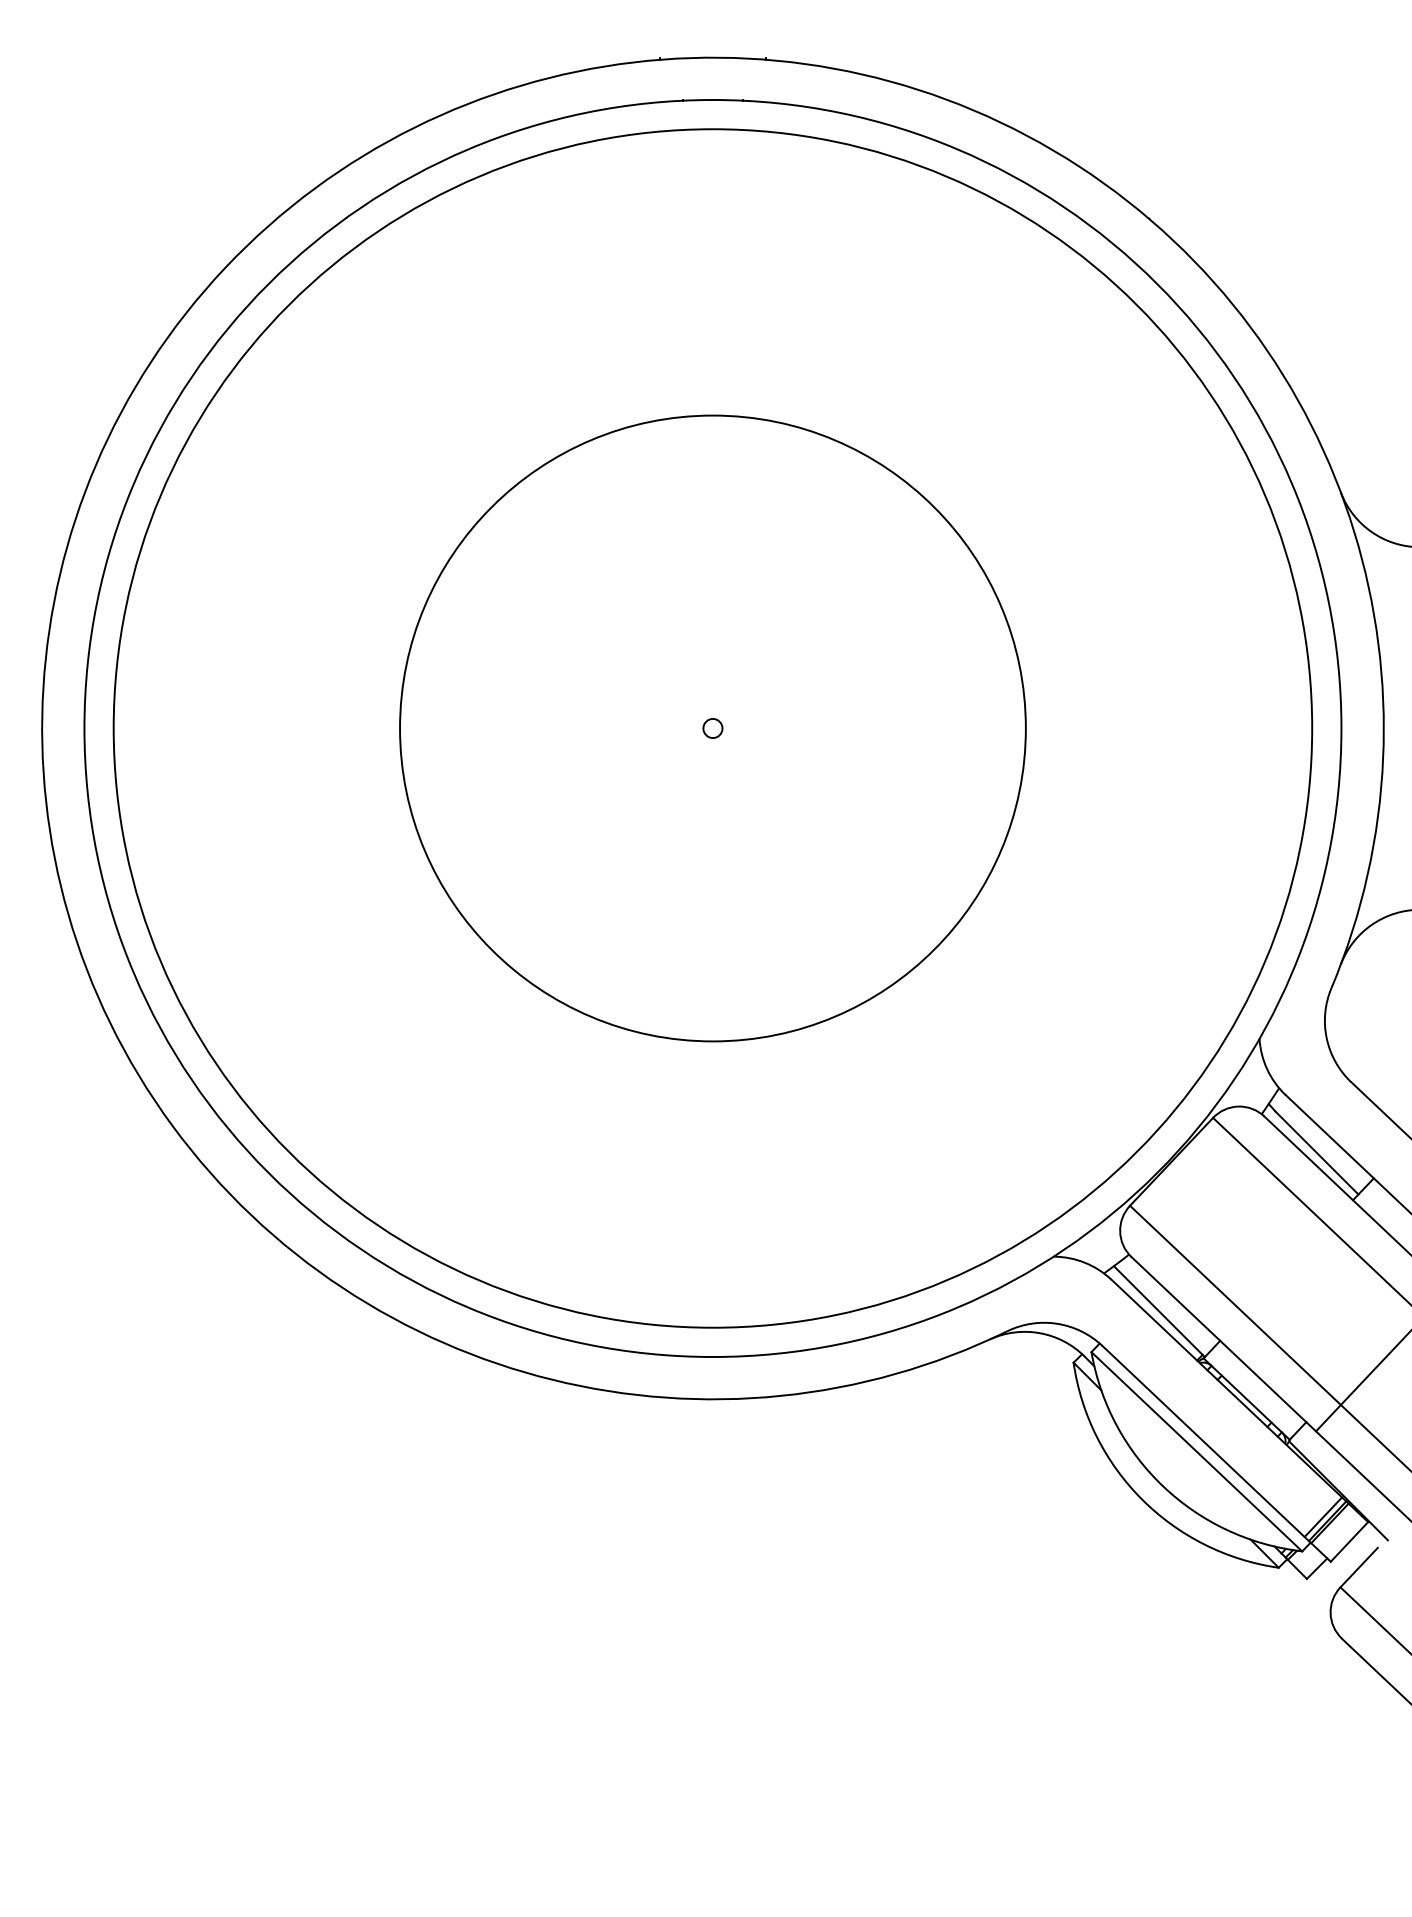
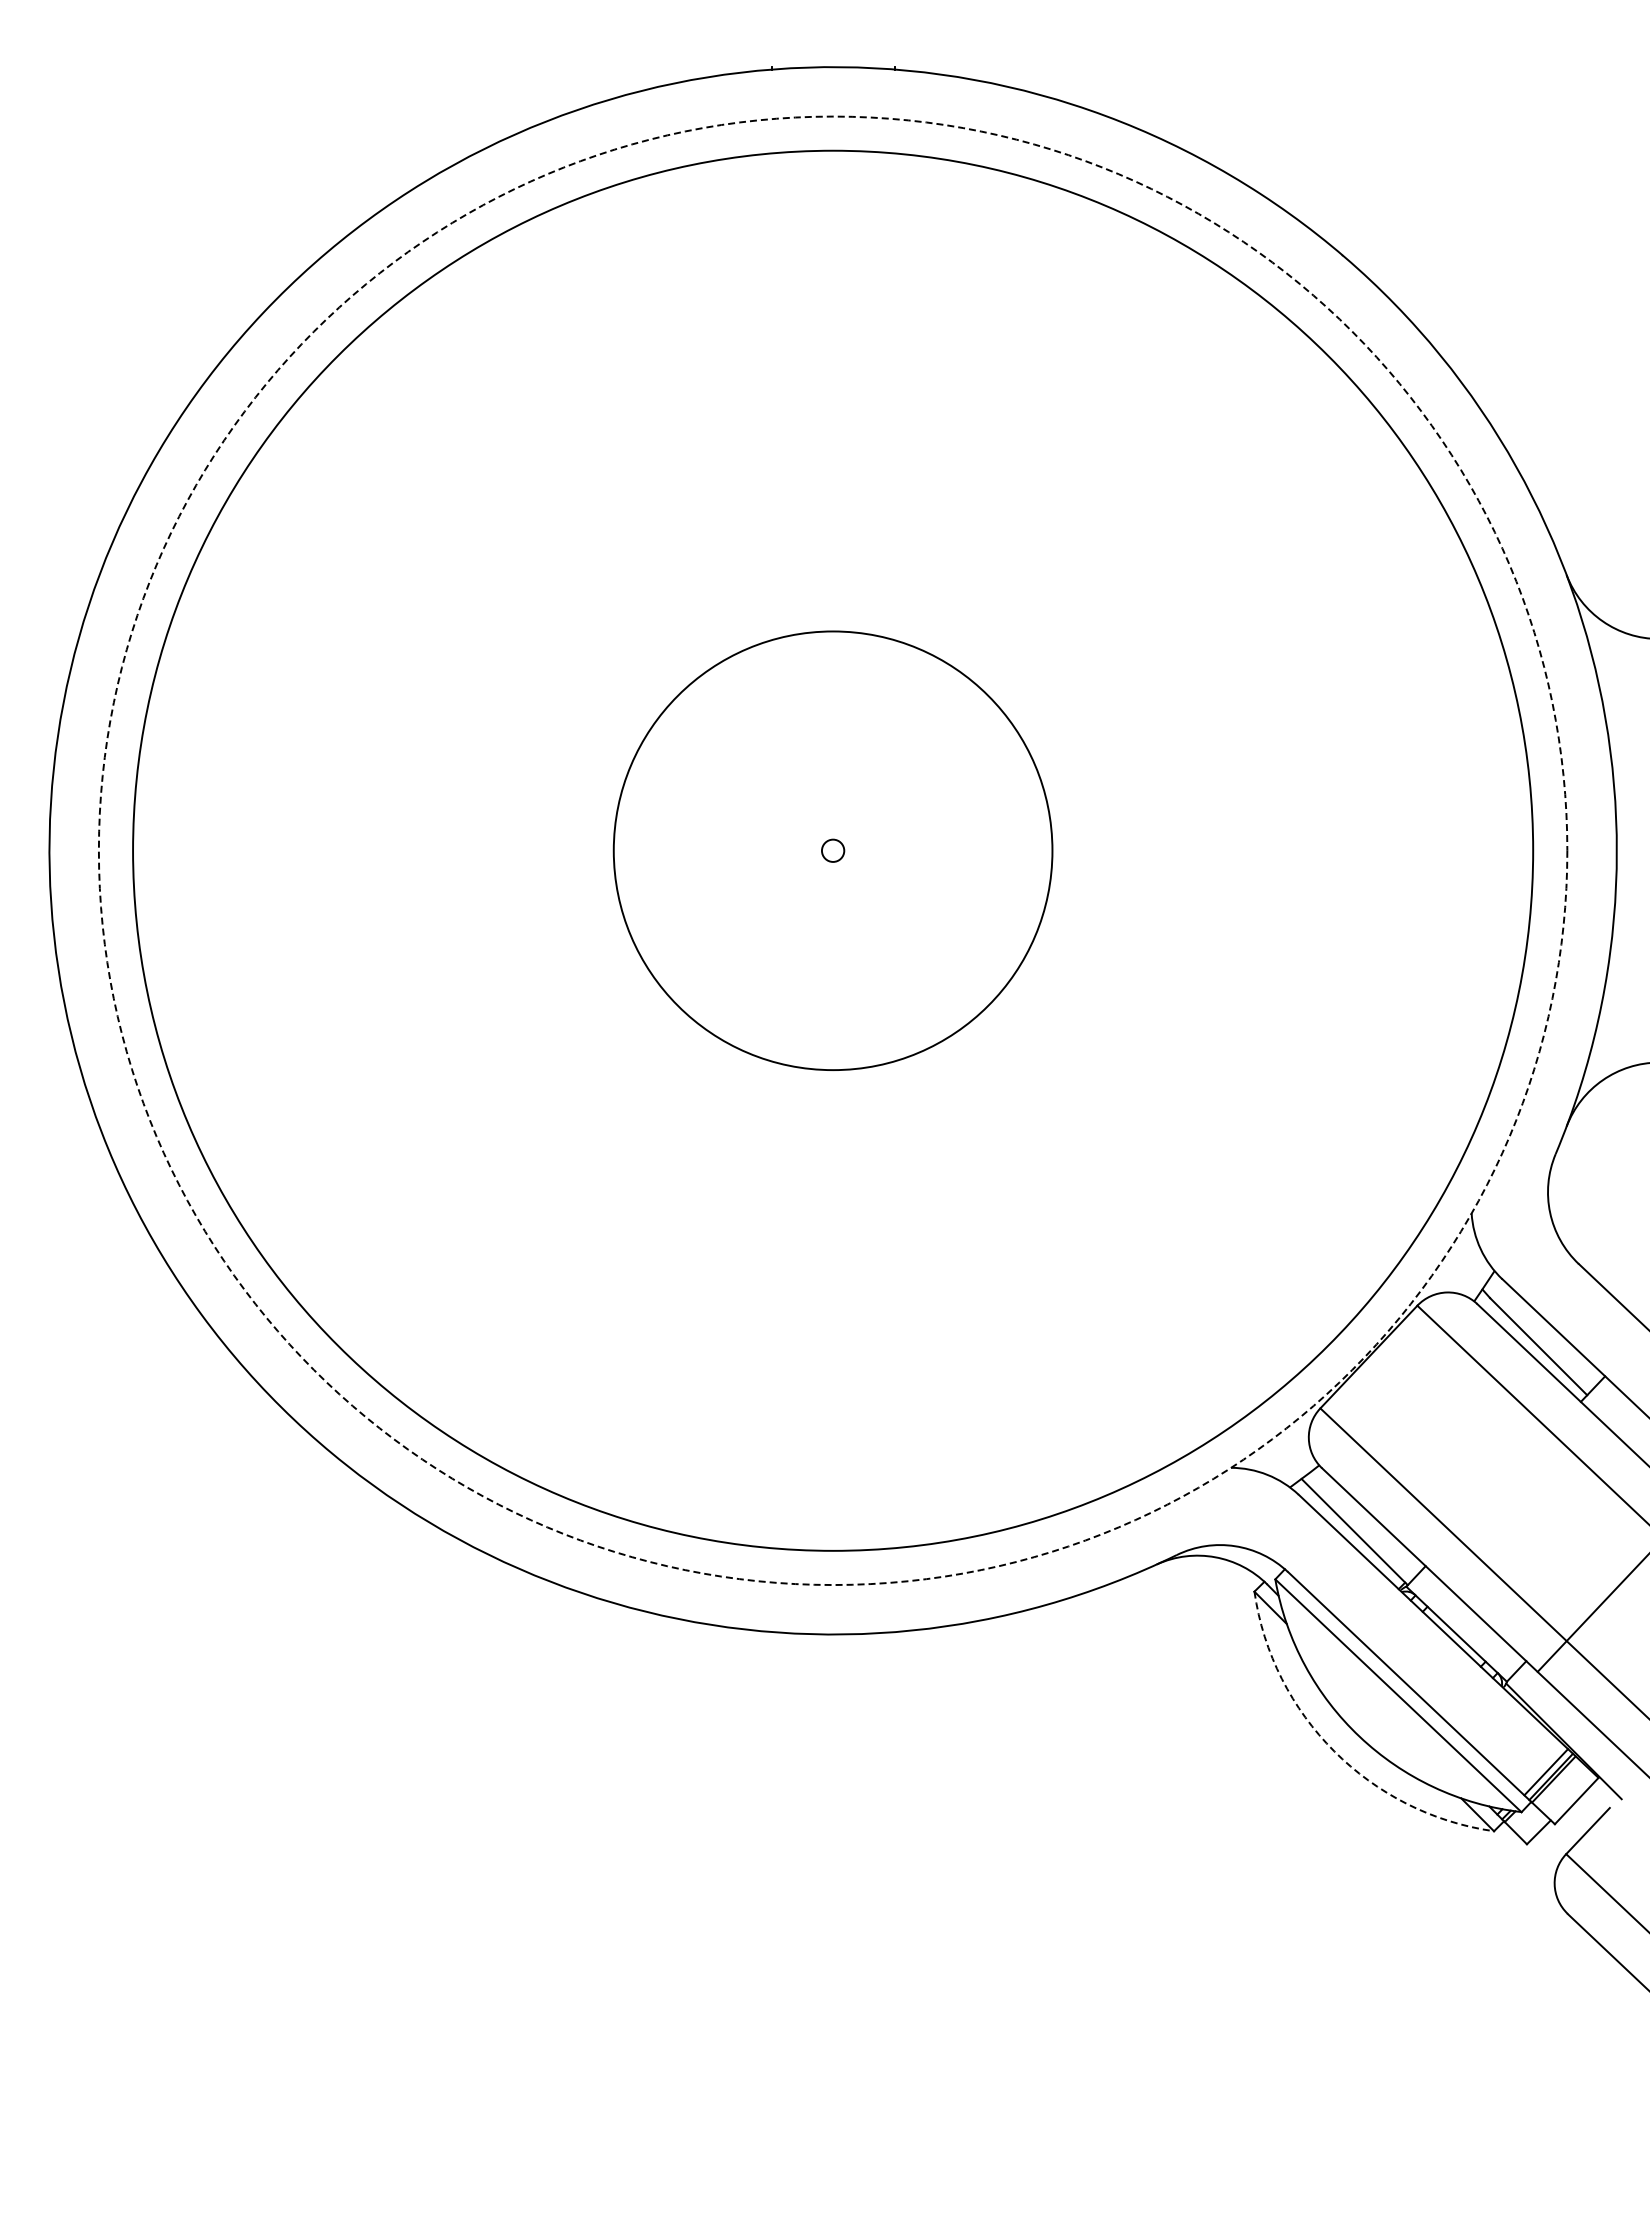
circle: (712, 728) -> (832, 850), size x0.6
circle: (712, 728) -> (832, 850), solid -> dashed
arc: (1142, 1499) -> (1334, 1751), solid -> dashed

